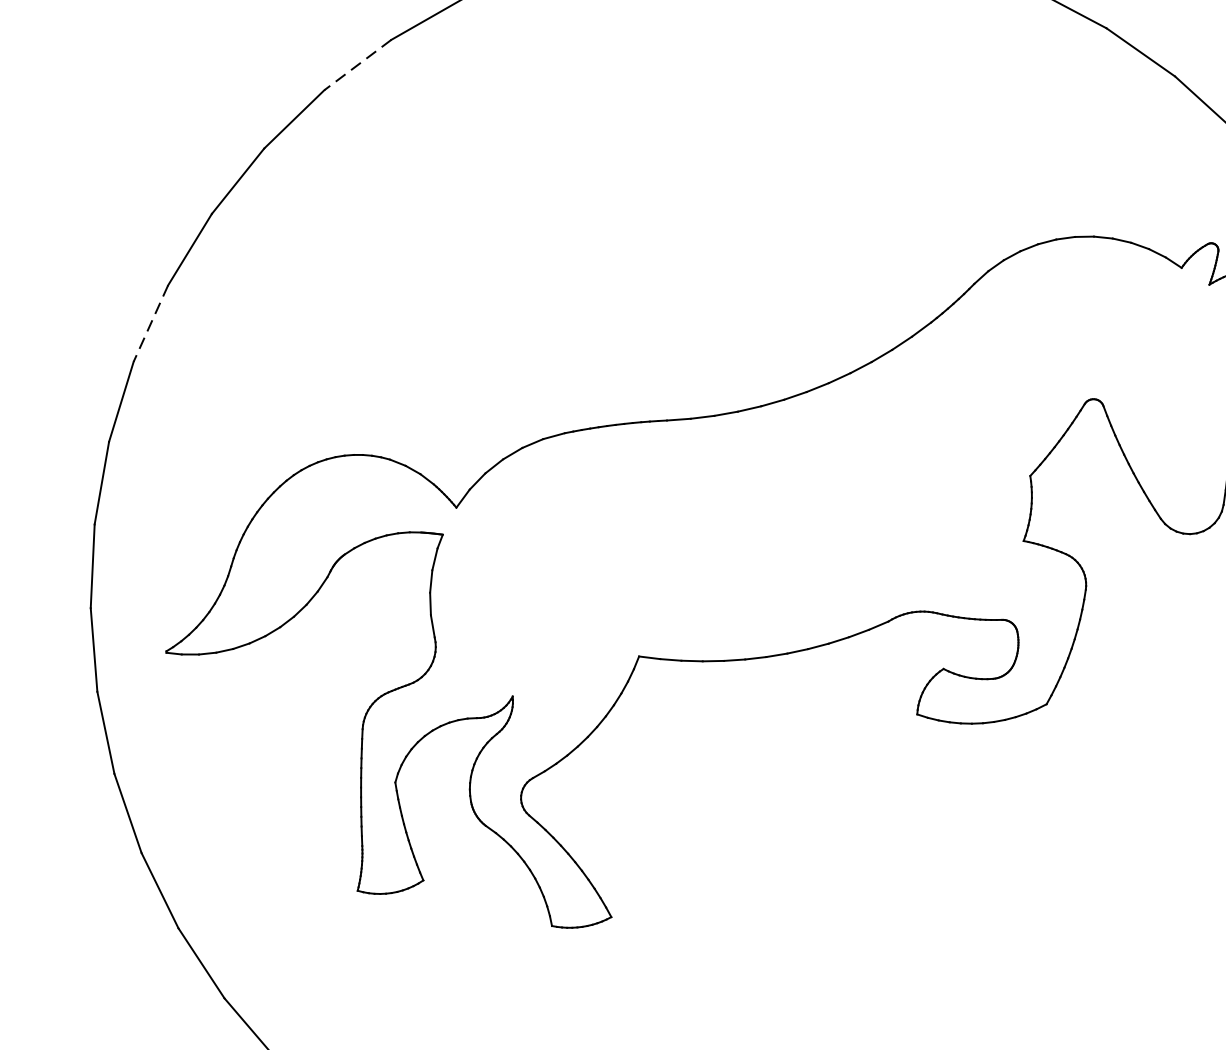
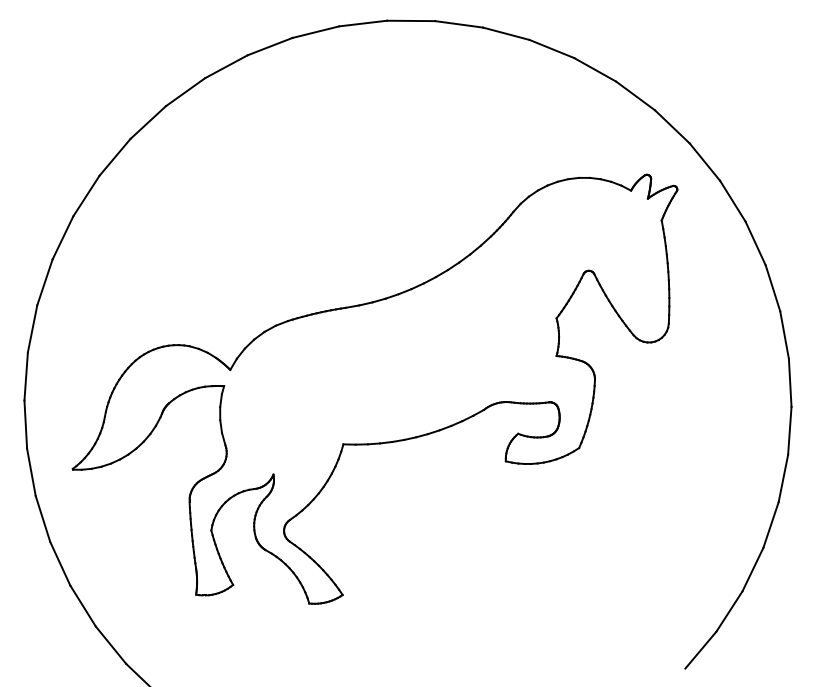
line: (356, 64) -> (147, 122), dashed -> solid
line: (150, 323) -> (44, 282), dashed -> solid

